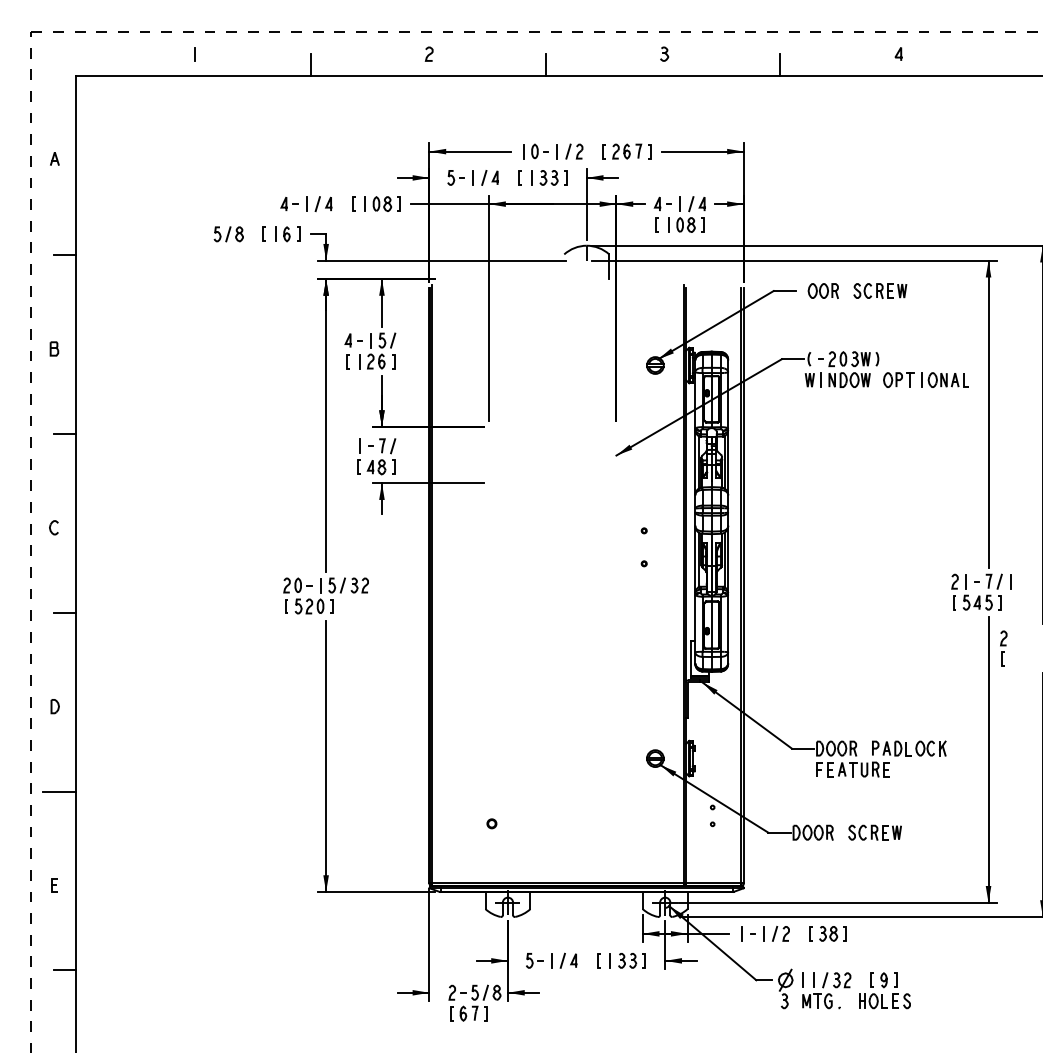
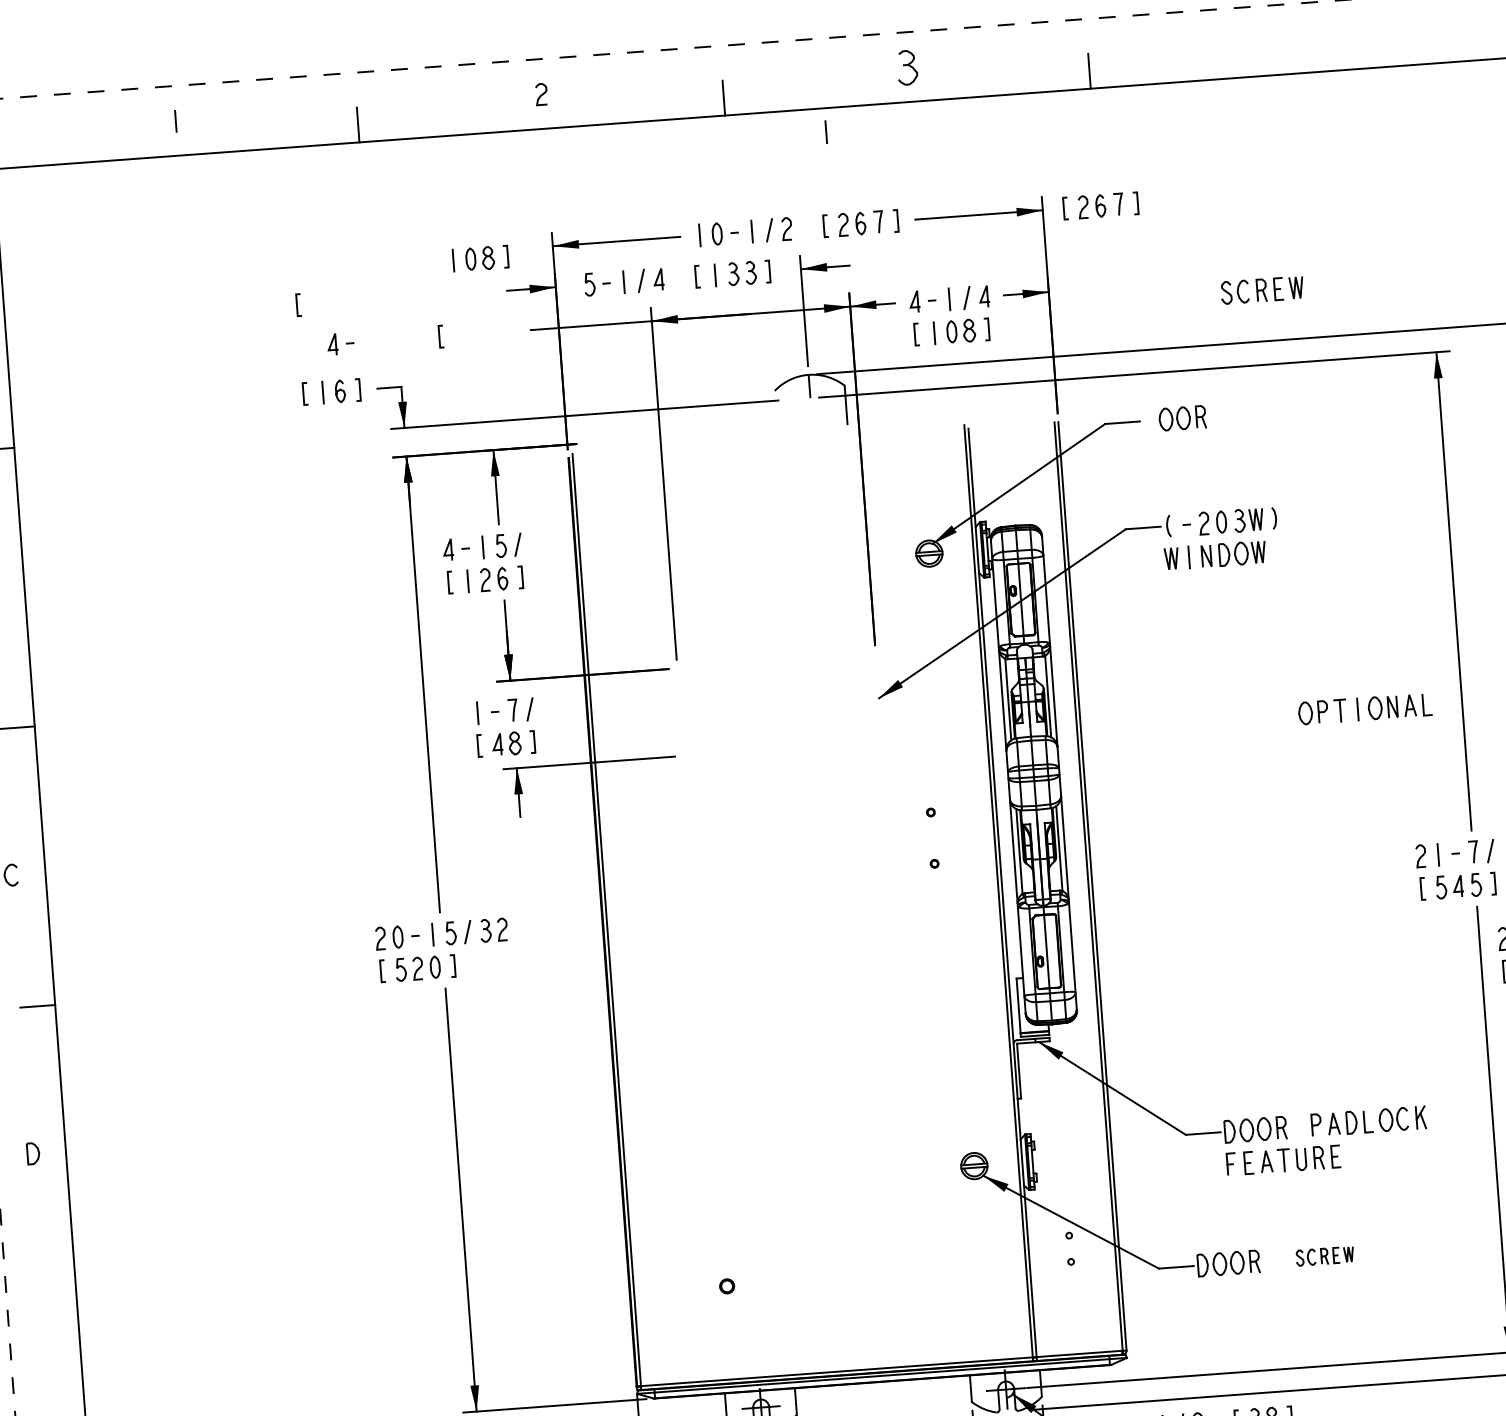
part: (664, 53) -> (907, 66), size x1.6
line: (898, 53) -> (1272, 39), removed
line: (608, 91) -> (824, 132), added
part: (780, 151) -> (1099, 205), added
line: (263, 176) -> (297, 303), added
part: (319, 203) -> (387, 339), removed
part: (382, 203) -> (480, 257), moved
part: (228, 234) -> (249, 398), removed
part: (880, 290) -> (1262, 289), moved
part: (925, 379) -> (1363, 708), moved
line: (59, 791) -> (49, 1285), removed
part: (874, 832) -> (1324, 1256), size x0.7

